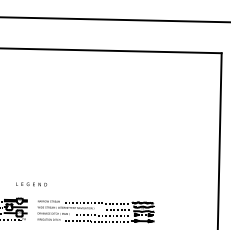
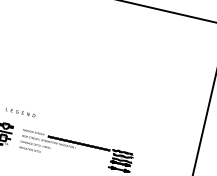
line: (117, 209) -> (97, 153), removed
line: (102, 215) -> (81, 156), removed
line: (96, 221) -> (75, 160), removed

